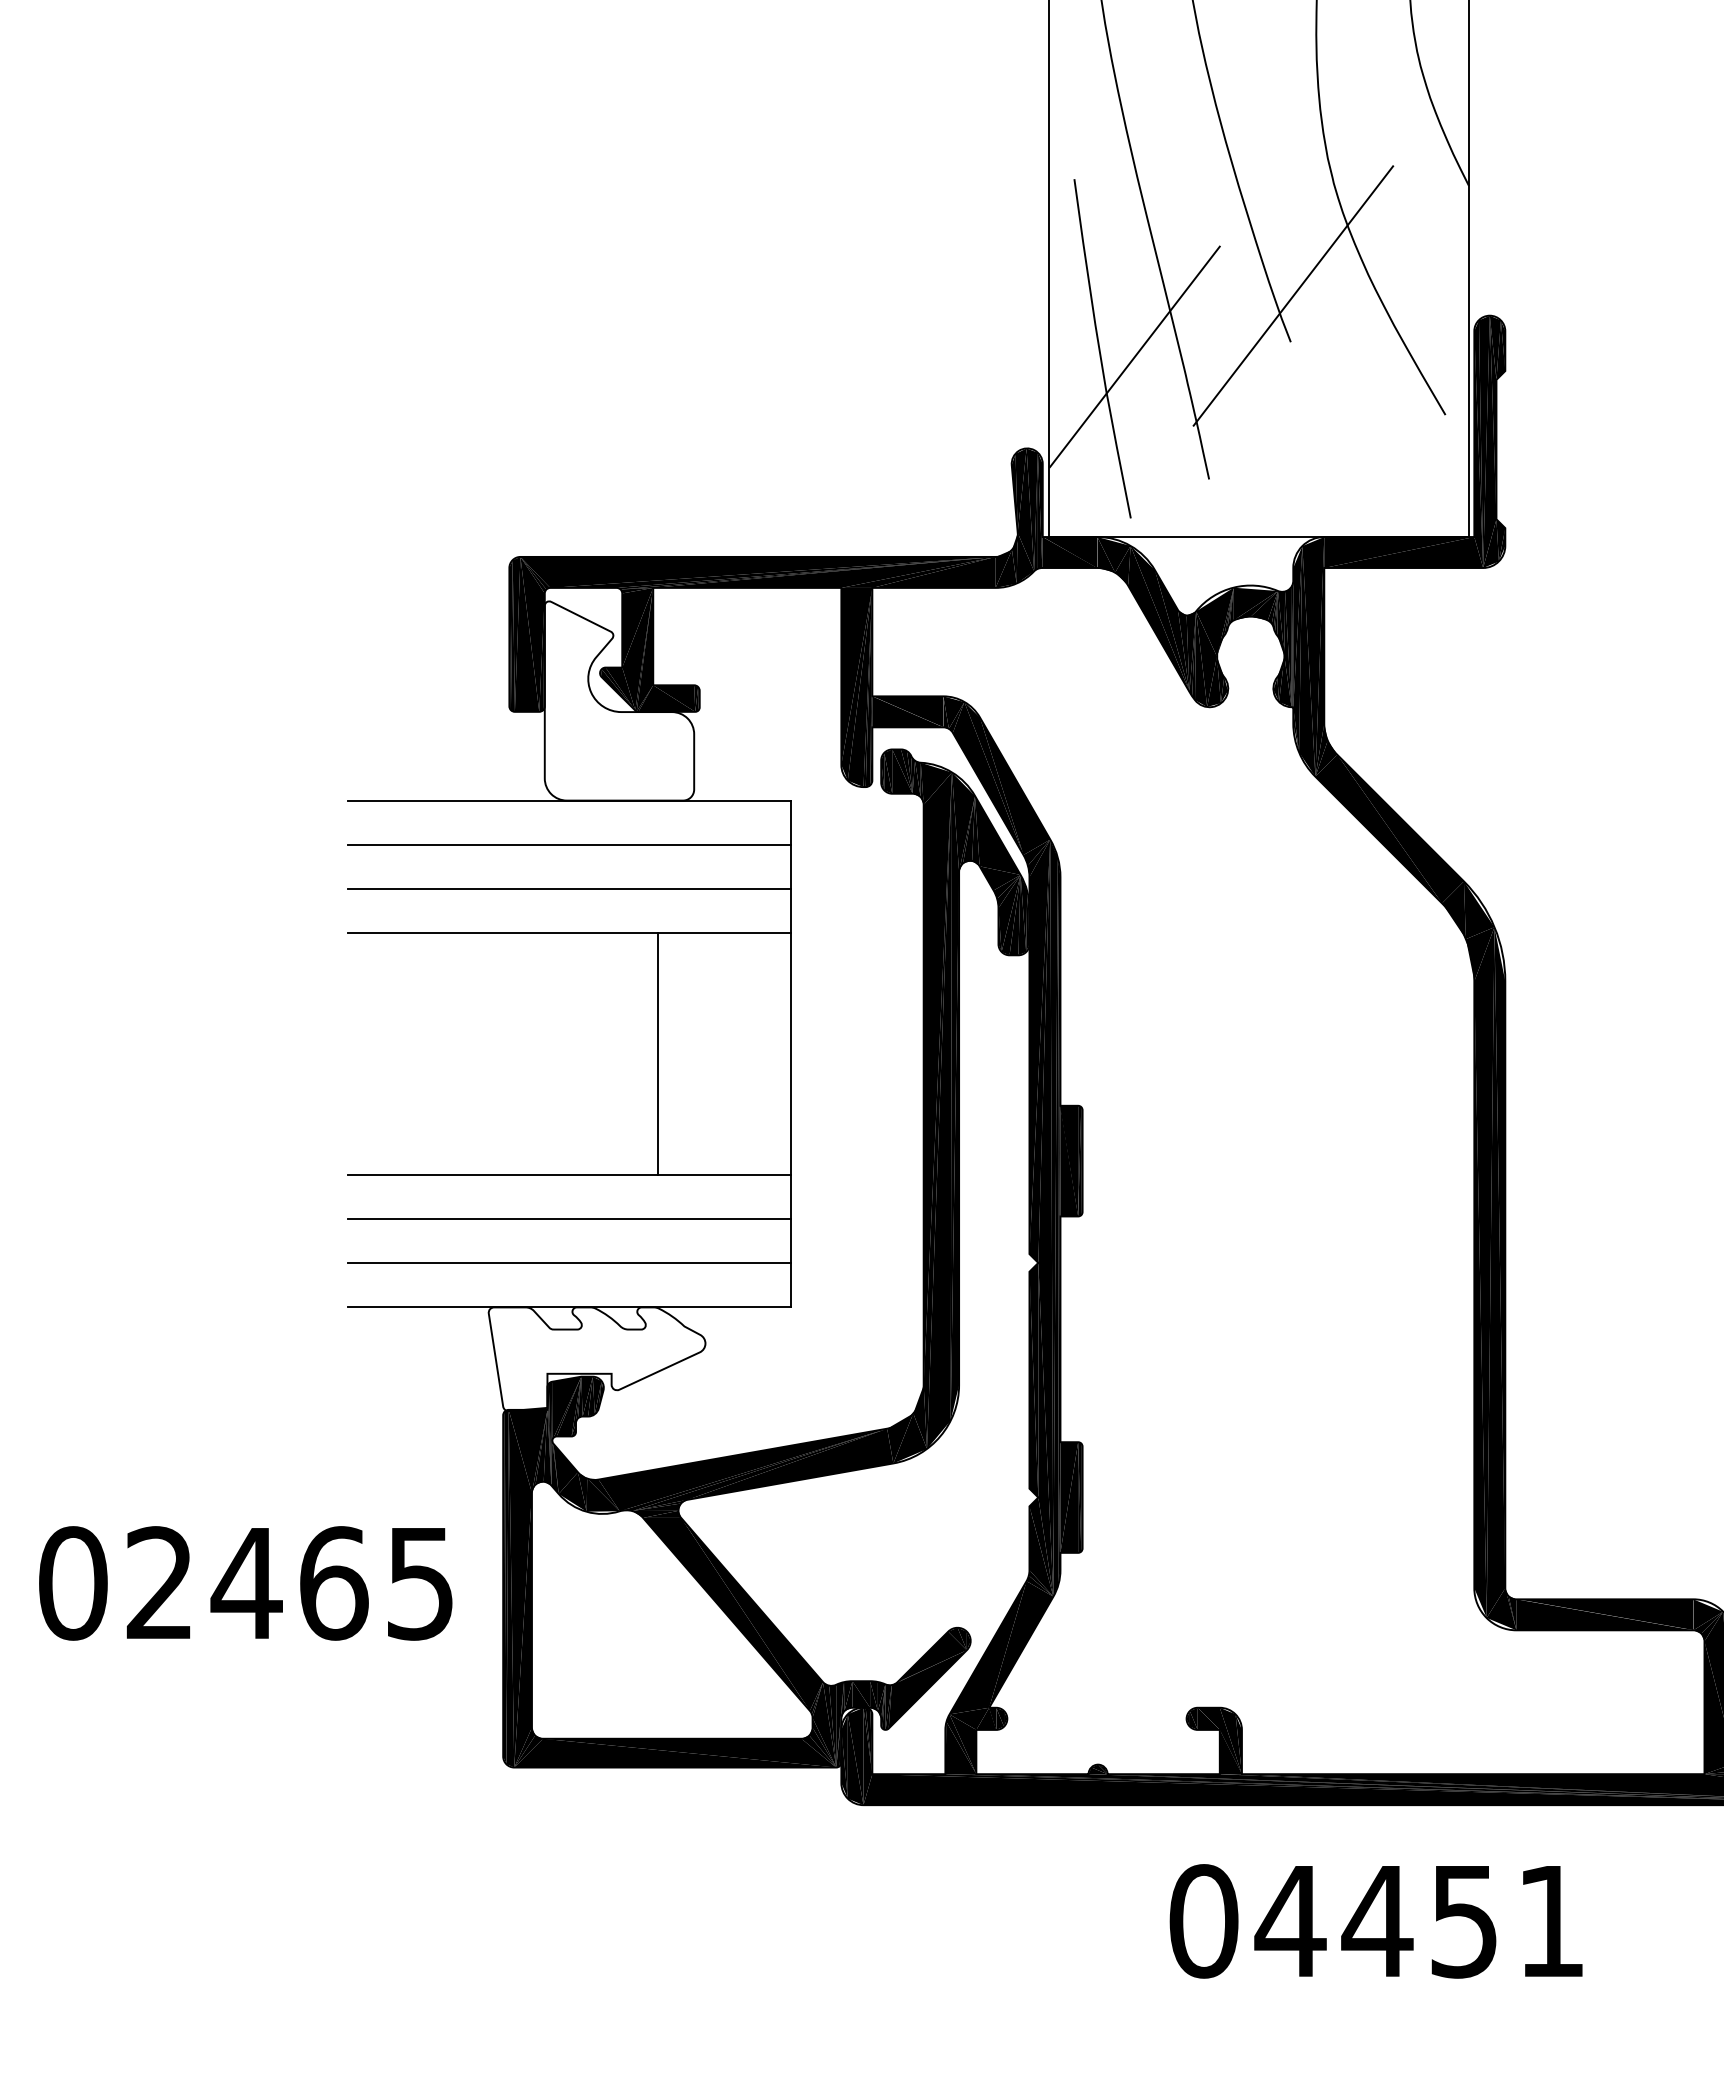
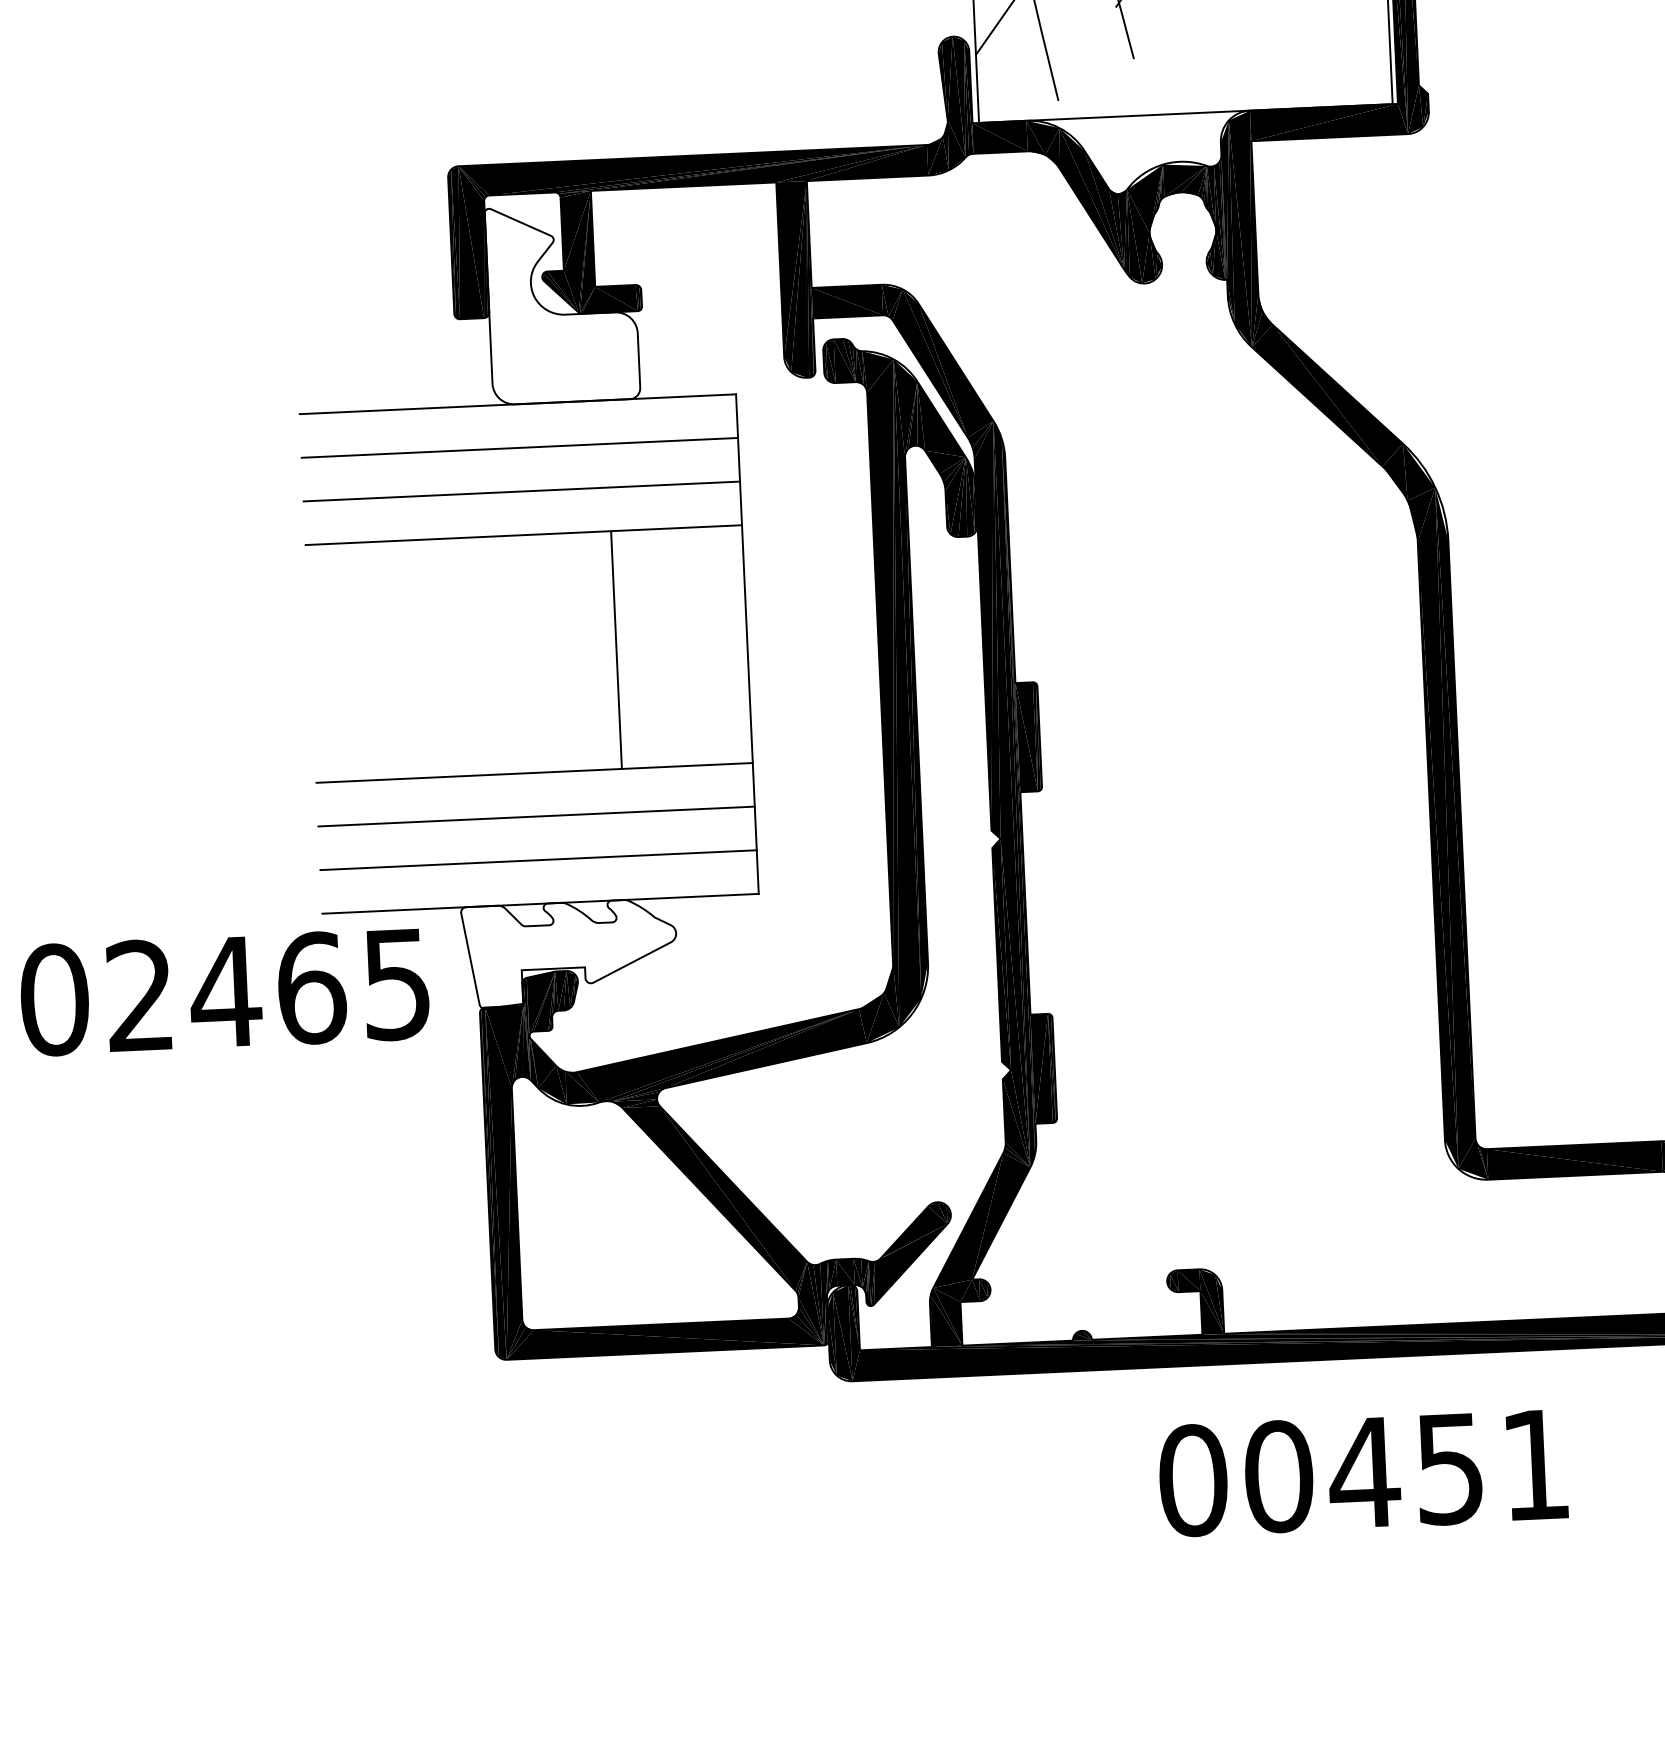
text: (245, 1583) -> (224, 992), moved
text: (1290, 1921) -> (1278, 1476), 04451 -> 00451

